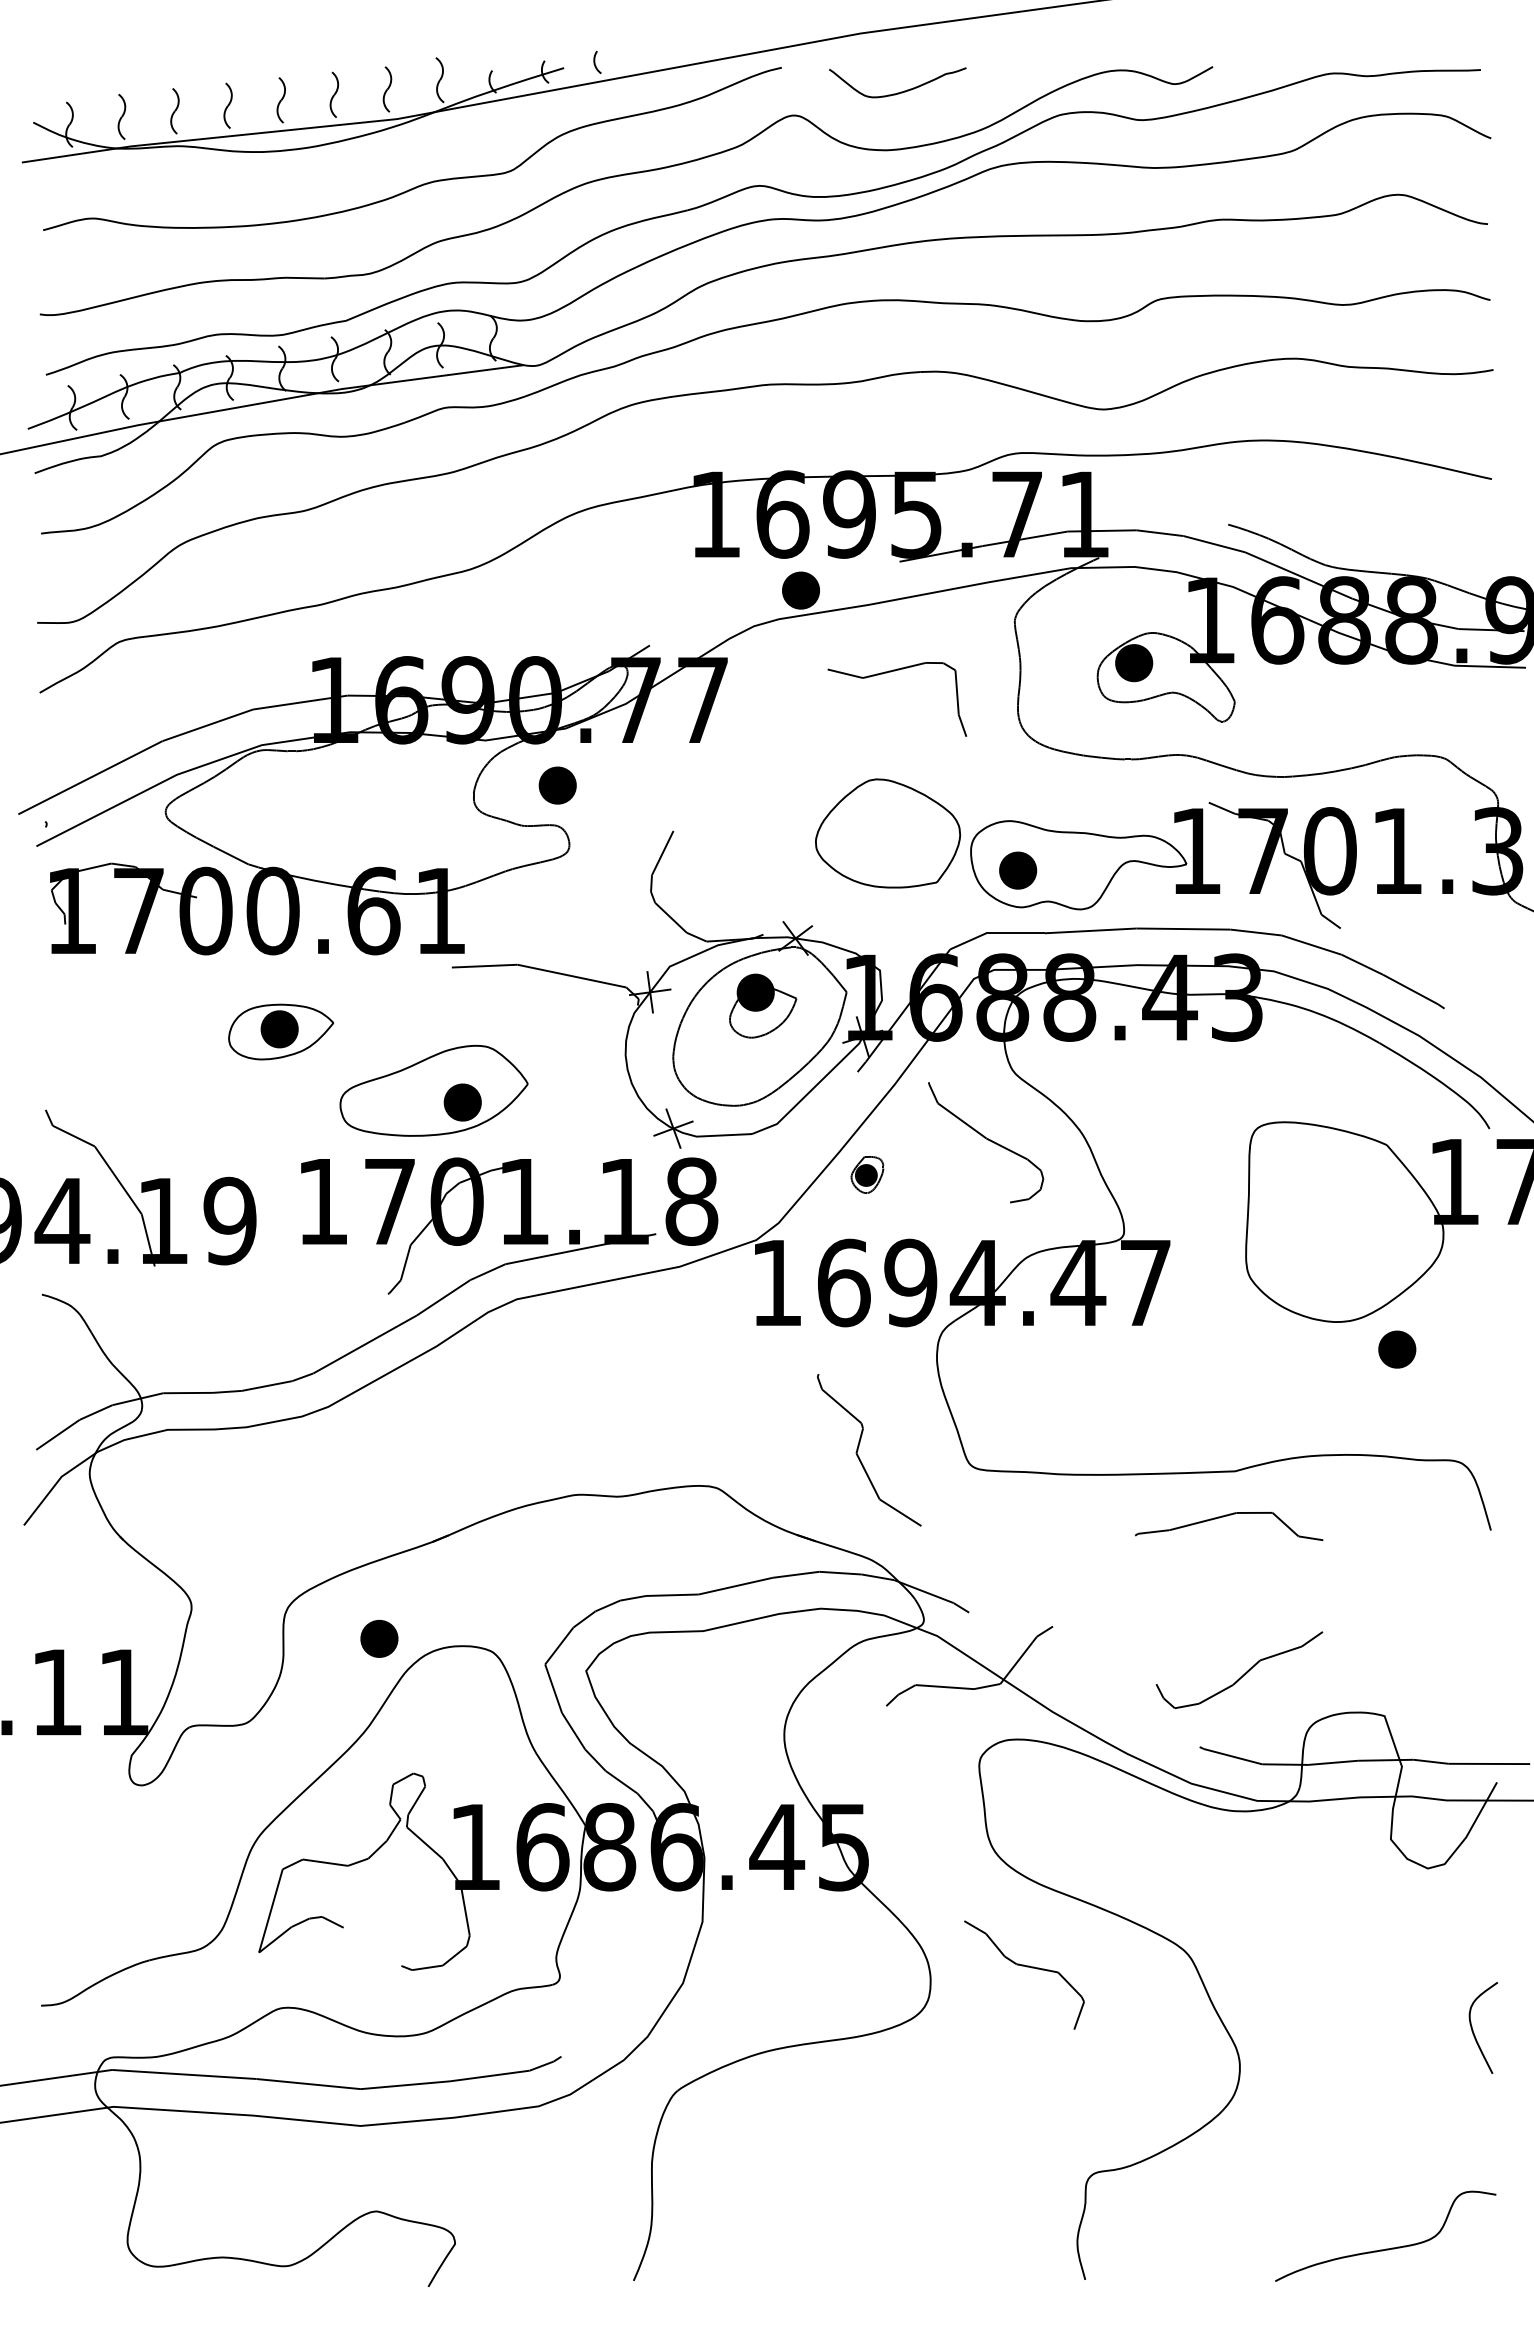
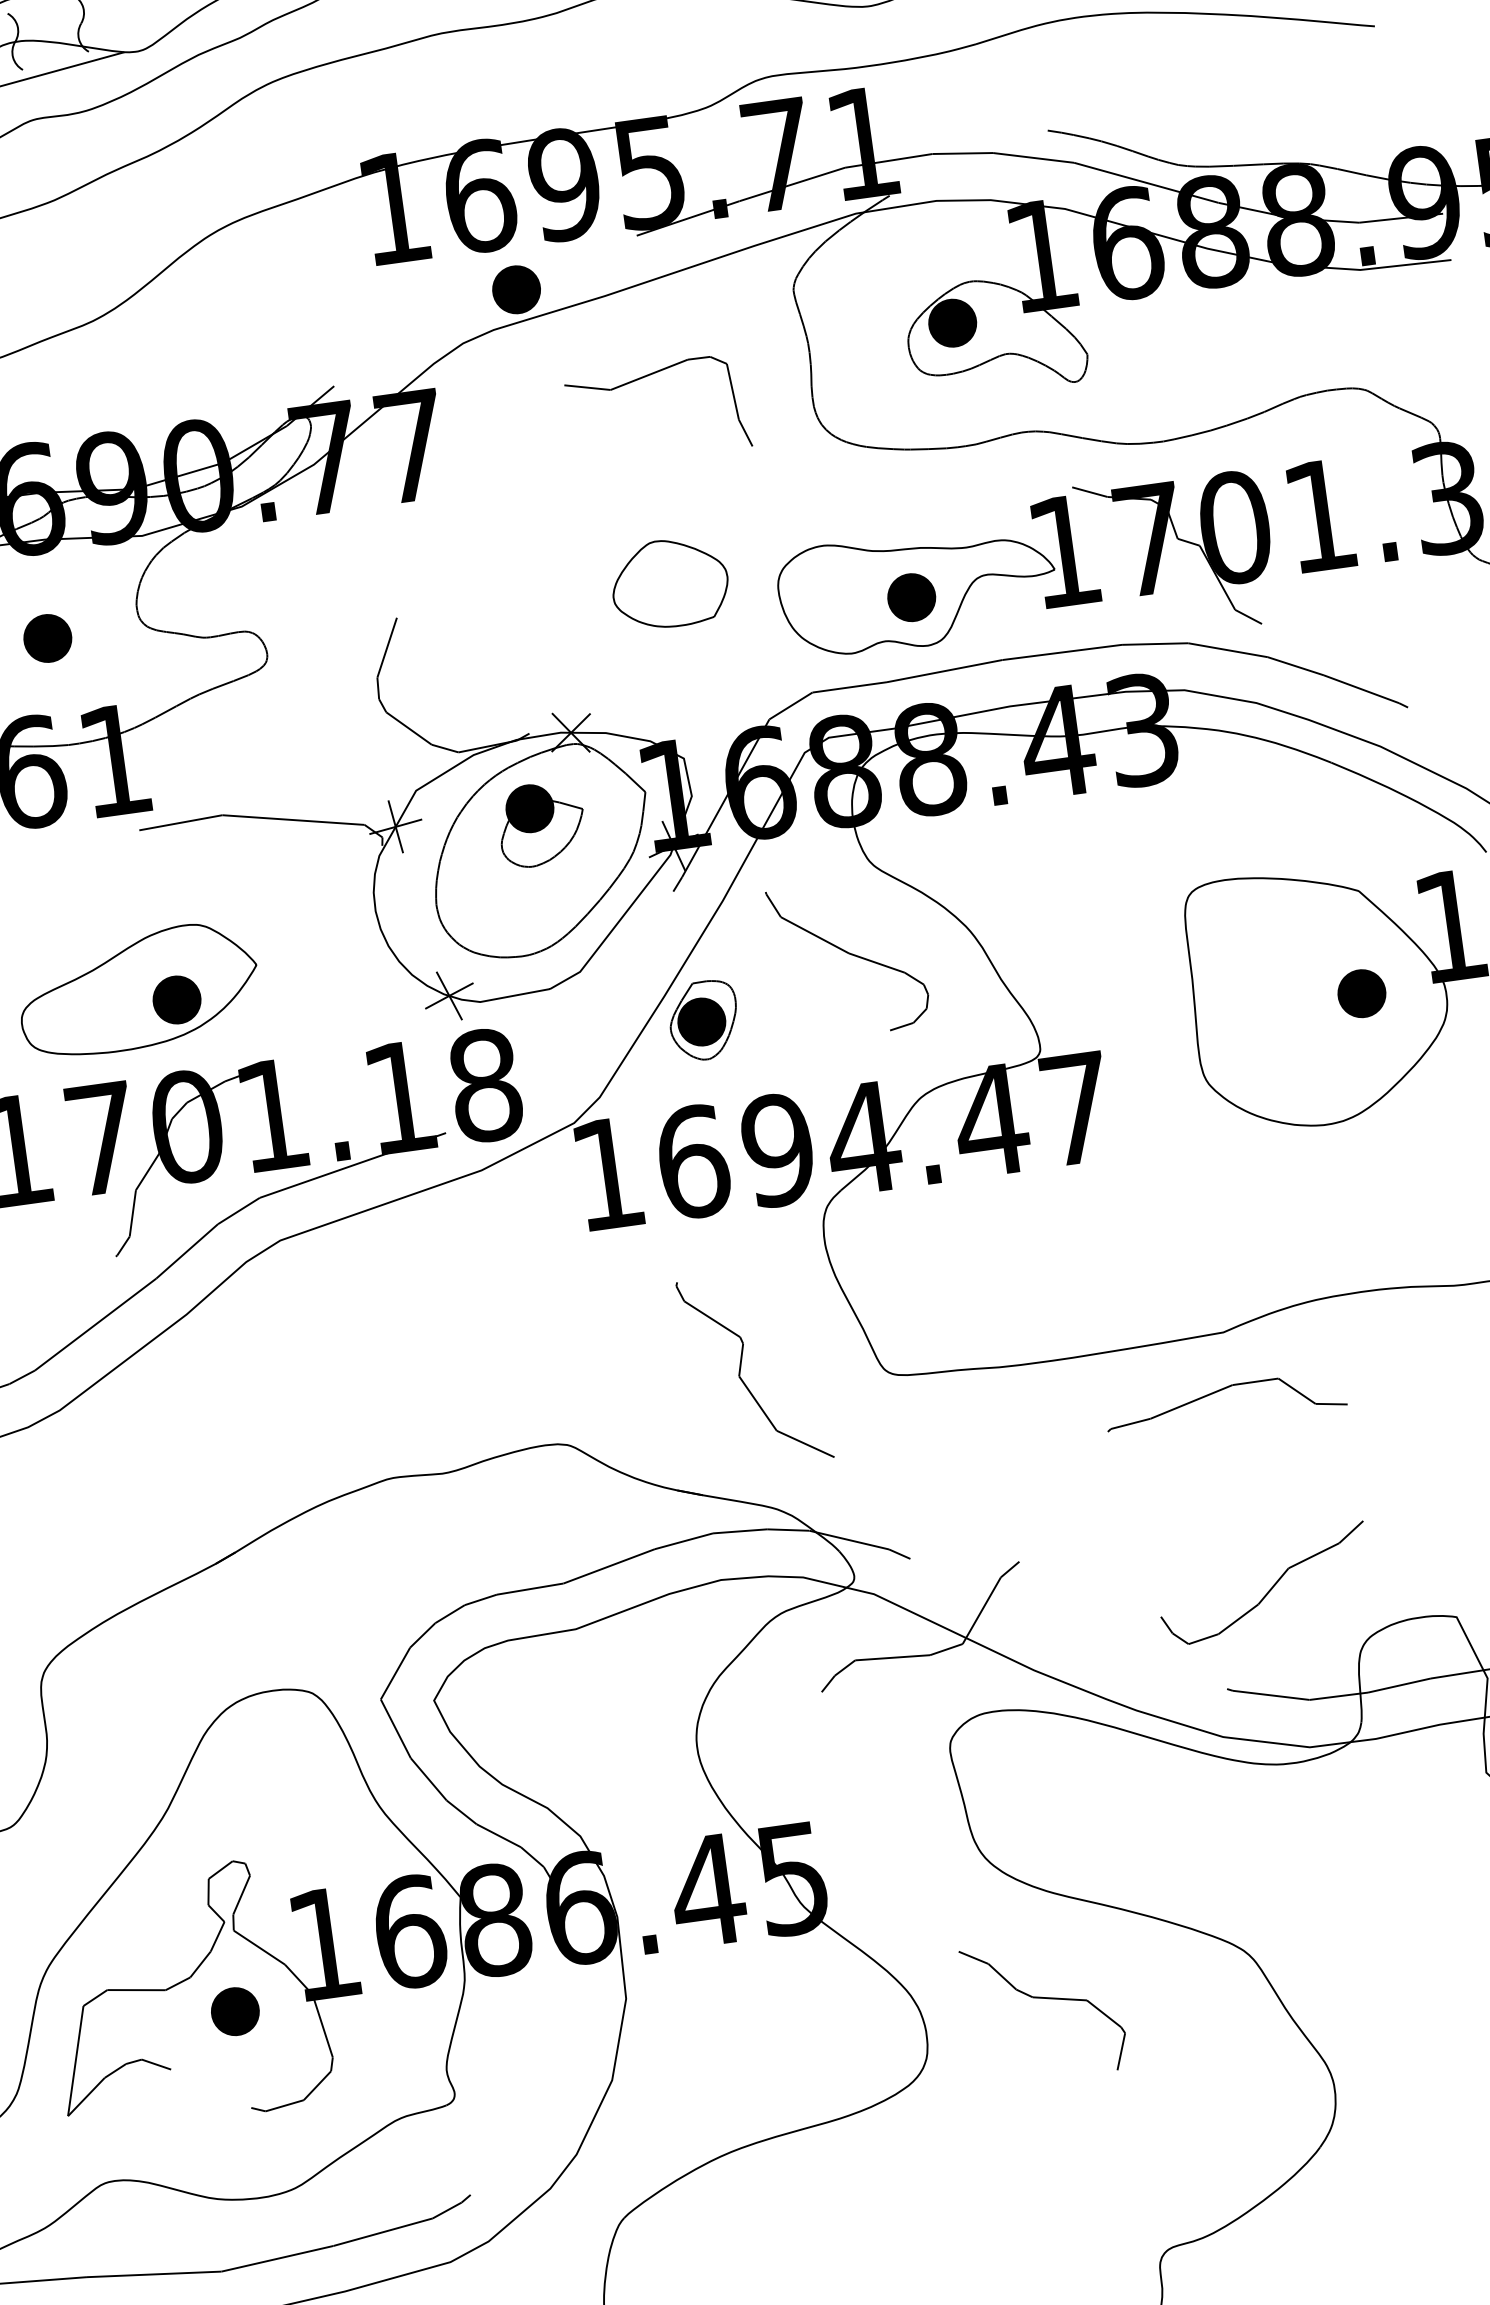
part: (557, 785) -> (47, 638), moved
part: (887, 833) -> (669, 583), size x0.62
part: (1018, 870) -> (912, 597), moved
part: (867, 1174) -> (704, 1020), size x1.67
part: (1397, 1349) -> (1362, 993), moved
part: (379, 1638) -> (235, 2011), moved

